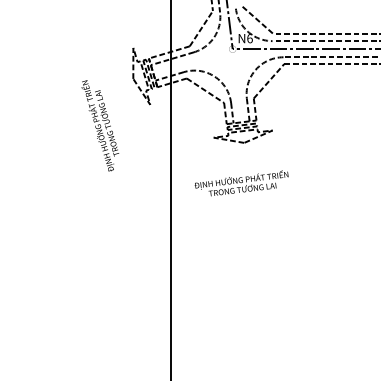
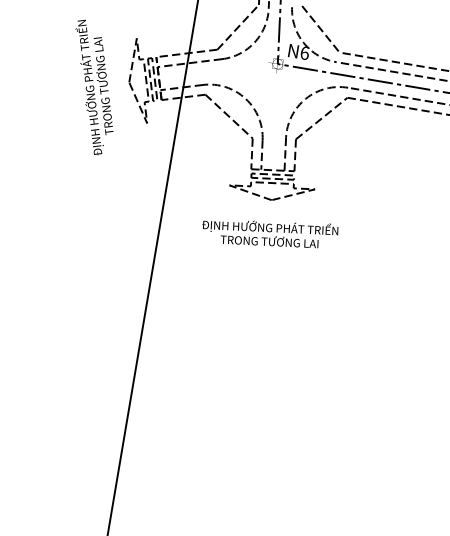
text: (100, 125) -> (93, 87), moved
text: (241, 183) -> (269, 232), moved

